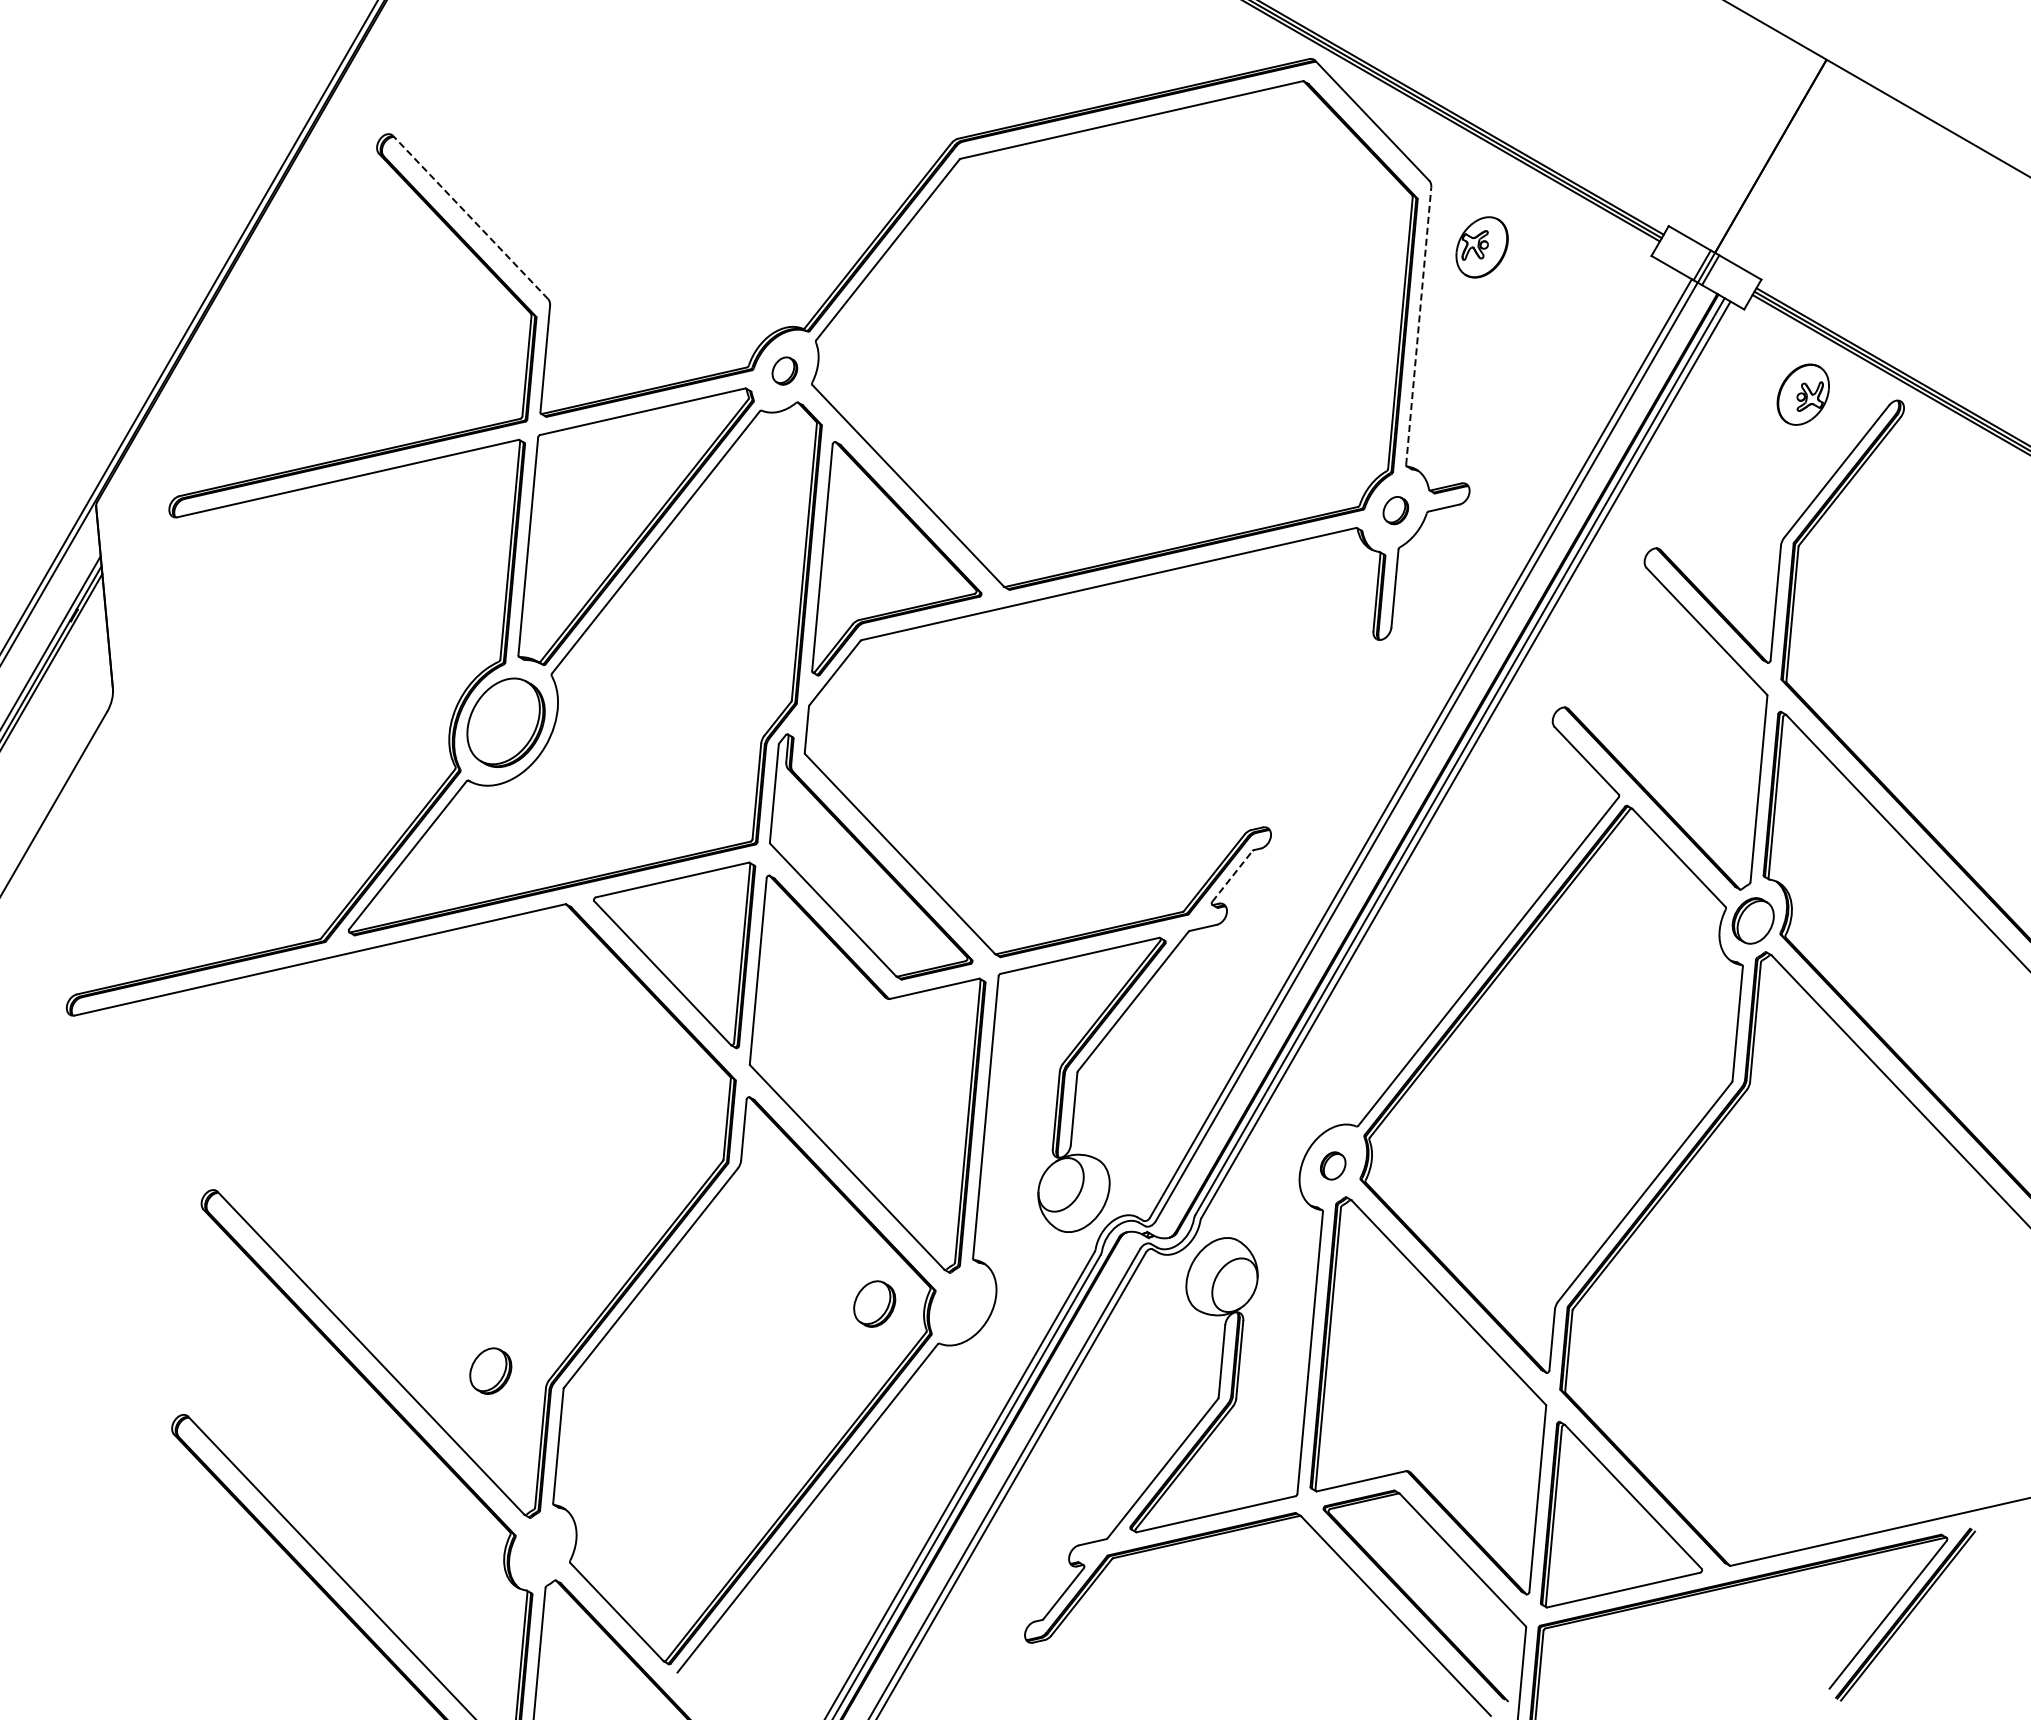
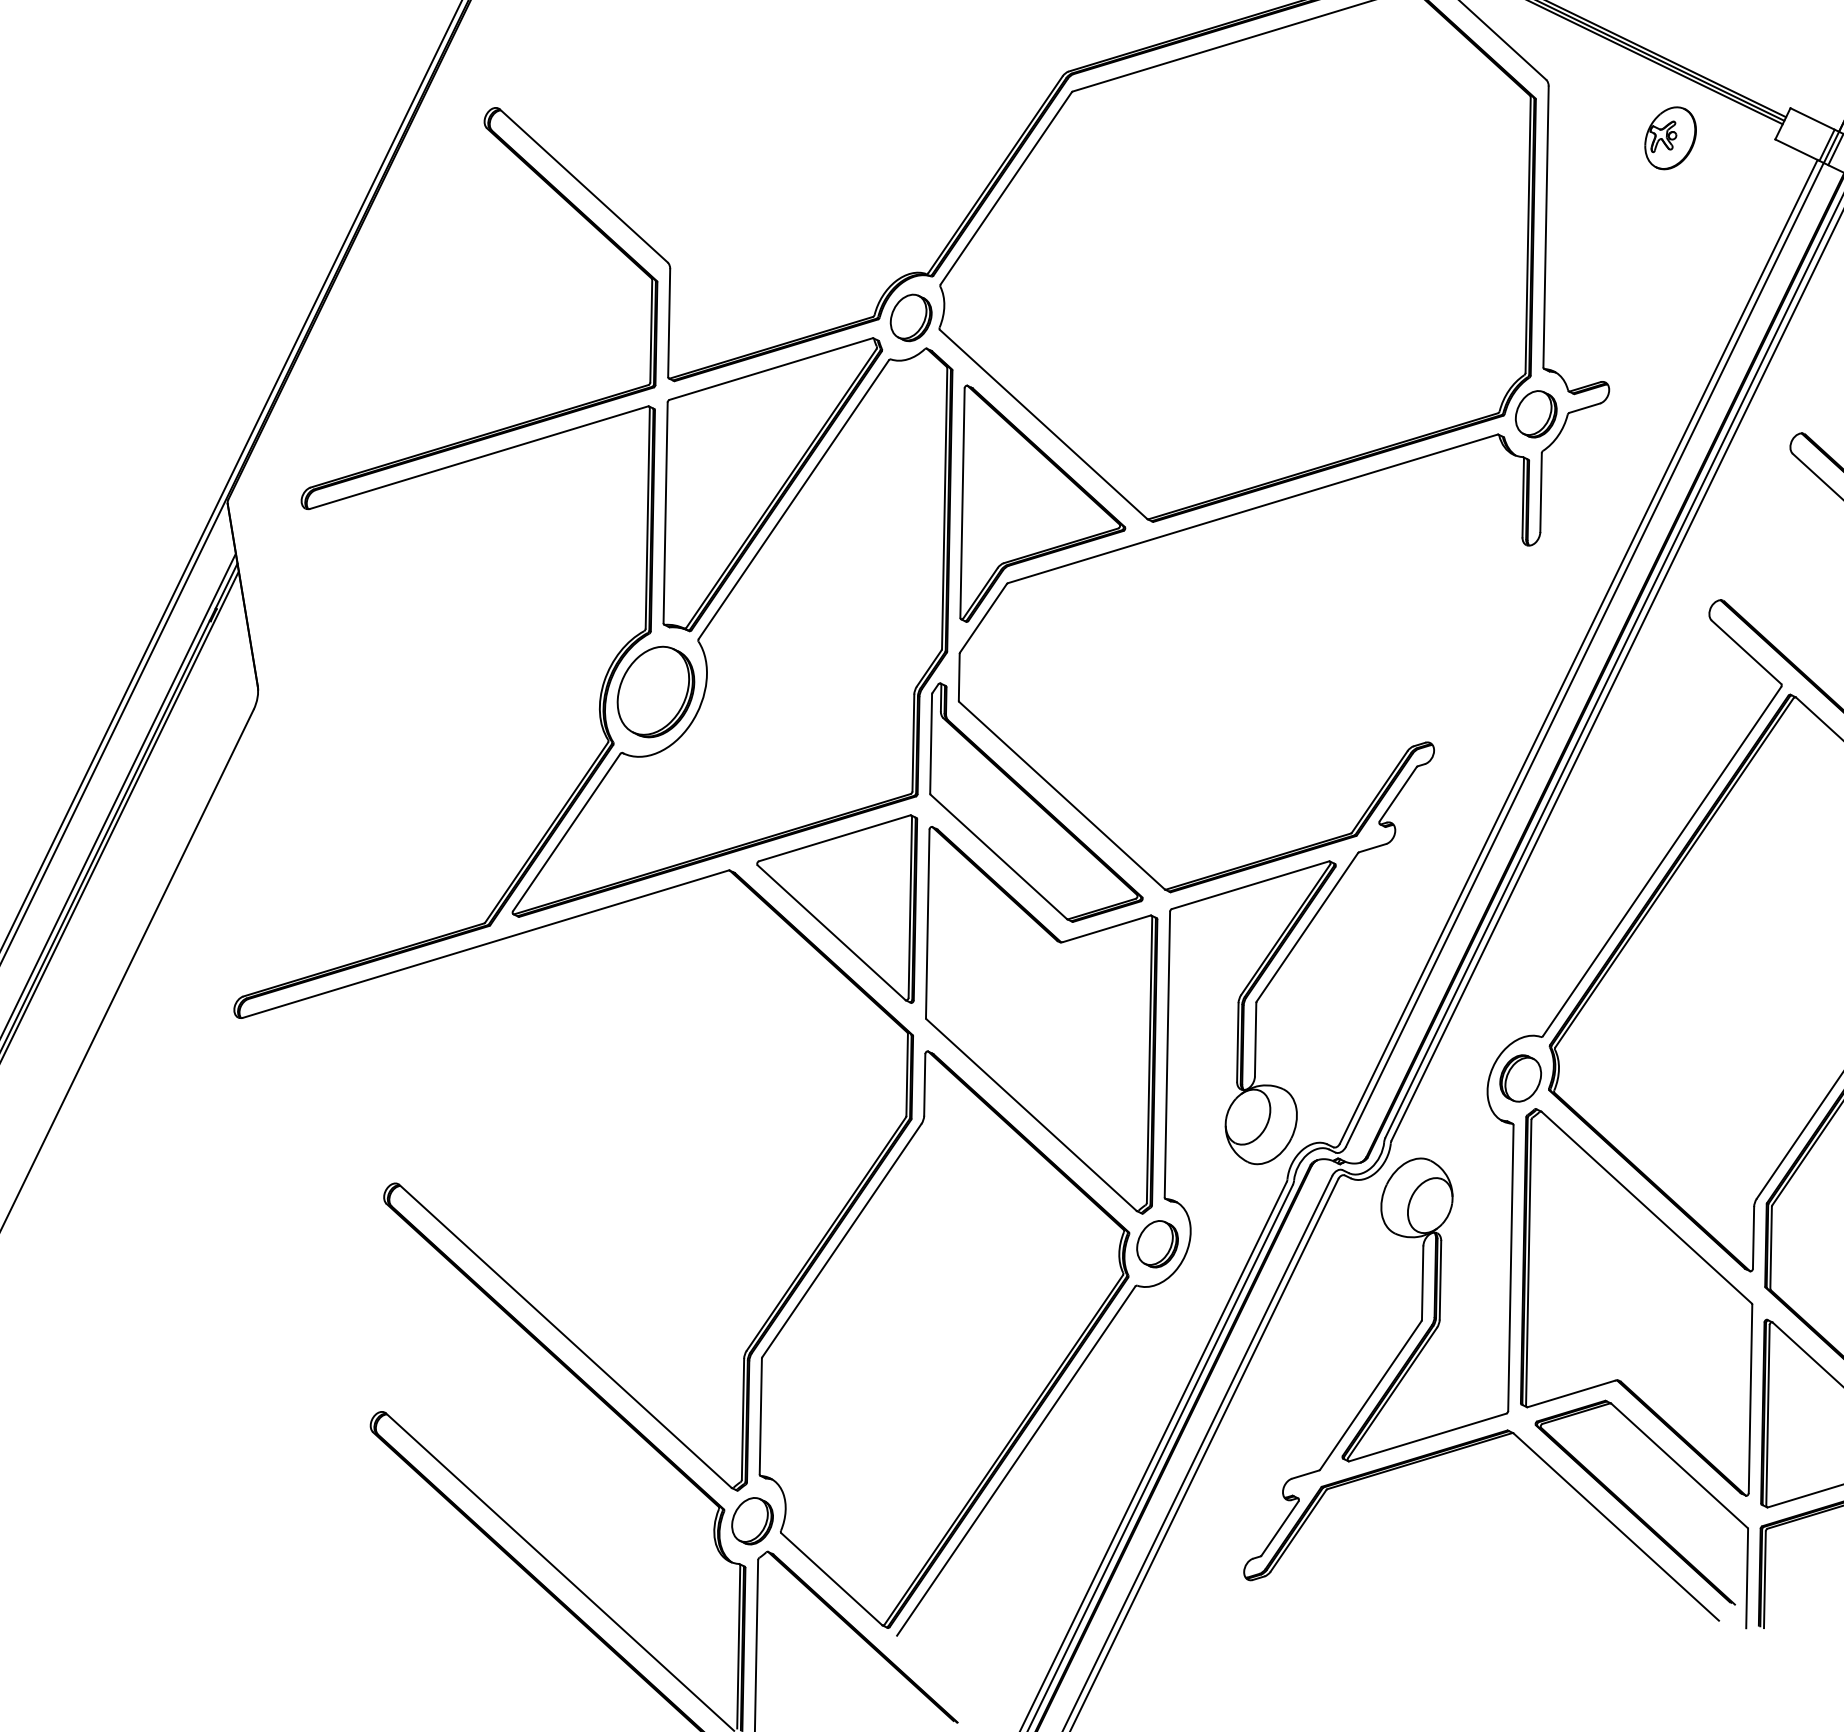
line: (470, 217) -> (583, 185), dashed -> solid
part: (1481, 247) -> (1669, 138), moved
line: (1418, 325) -> (1545, 226), dashed -> solid
part: (784, 370) -> (910, 317), size x1.67
part: (1395, 510) -> (1535, 414), size x1.67
line: (1232, 875) -> (1398, 793), dashed -> solid
part: (1332, 1165) -> (1519, 1078), size x1.67
part: (874, 1303) -> (1157, 1243), moved
part: (490, 1370) -> (752, 1520), moved

